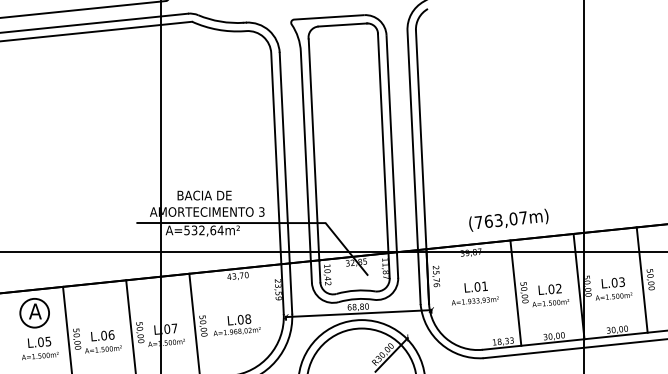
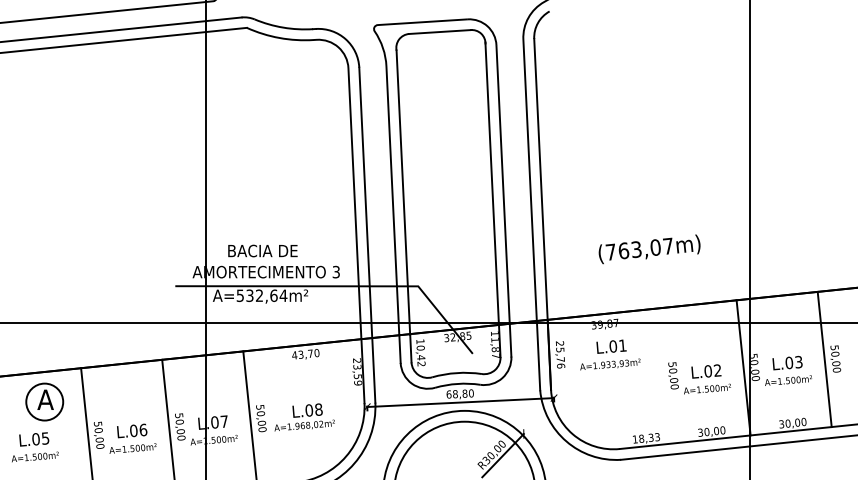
text: (508, 219) -> (649, 248), moved
line: (515, 292) -> (662, 375), removed
text: (475, 293) -> (610, 354), moved
text: (40, 348) -> (35, 447), moved

